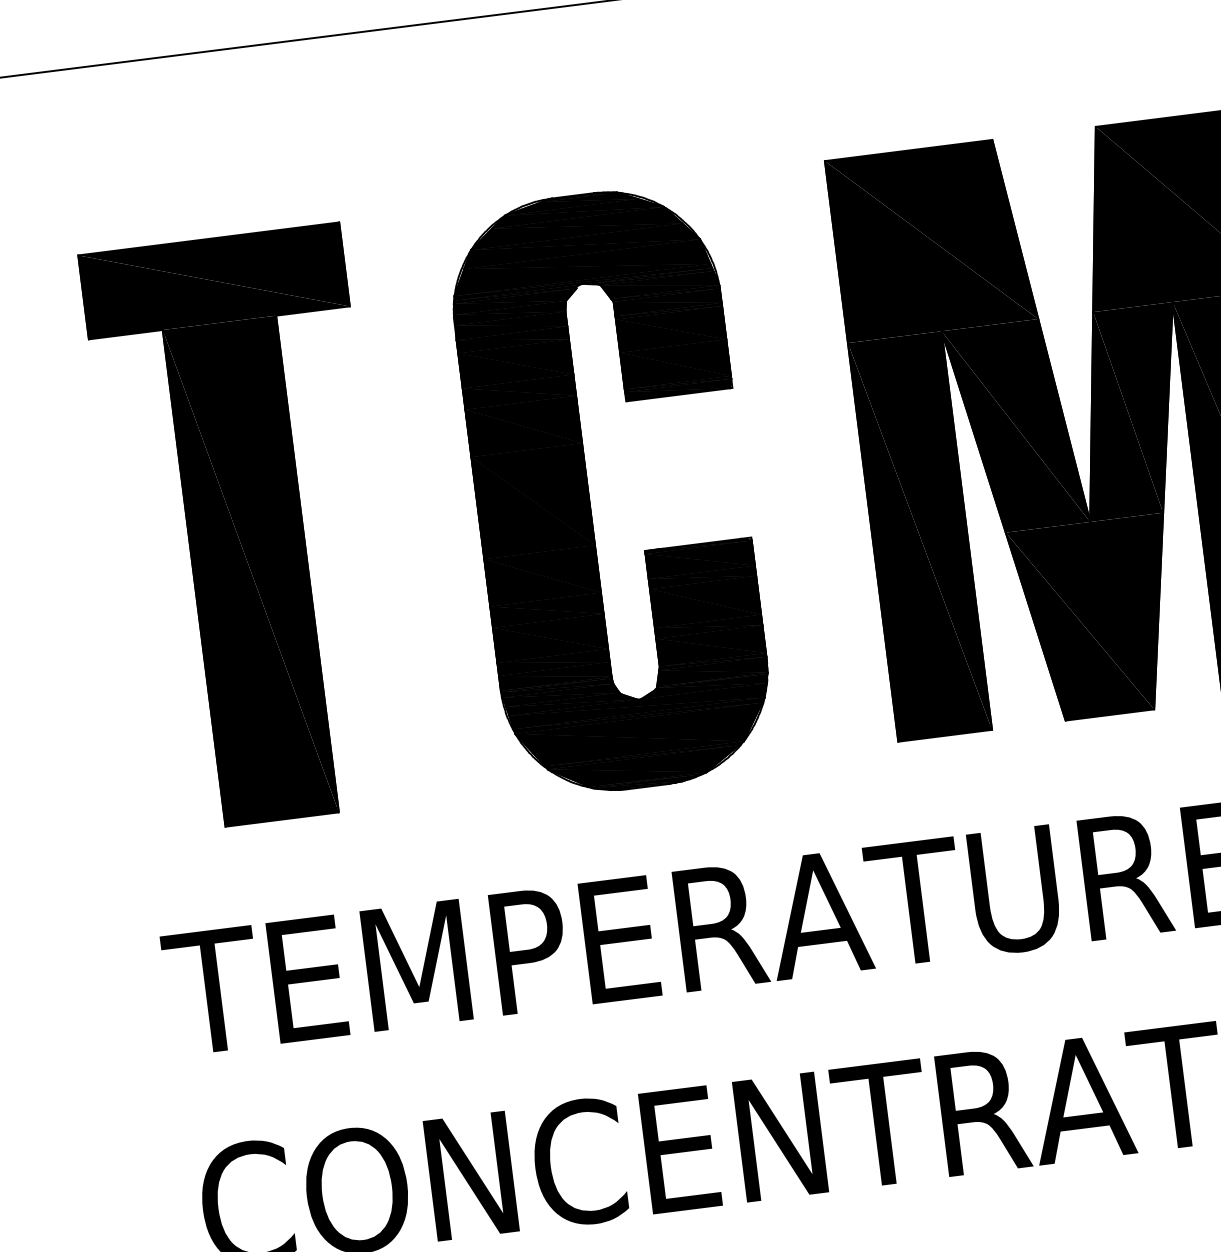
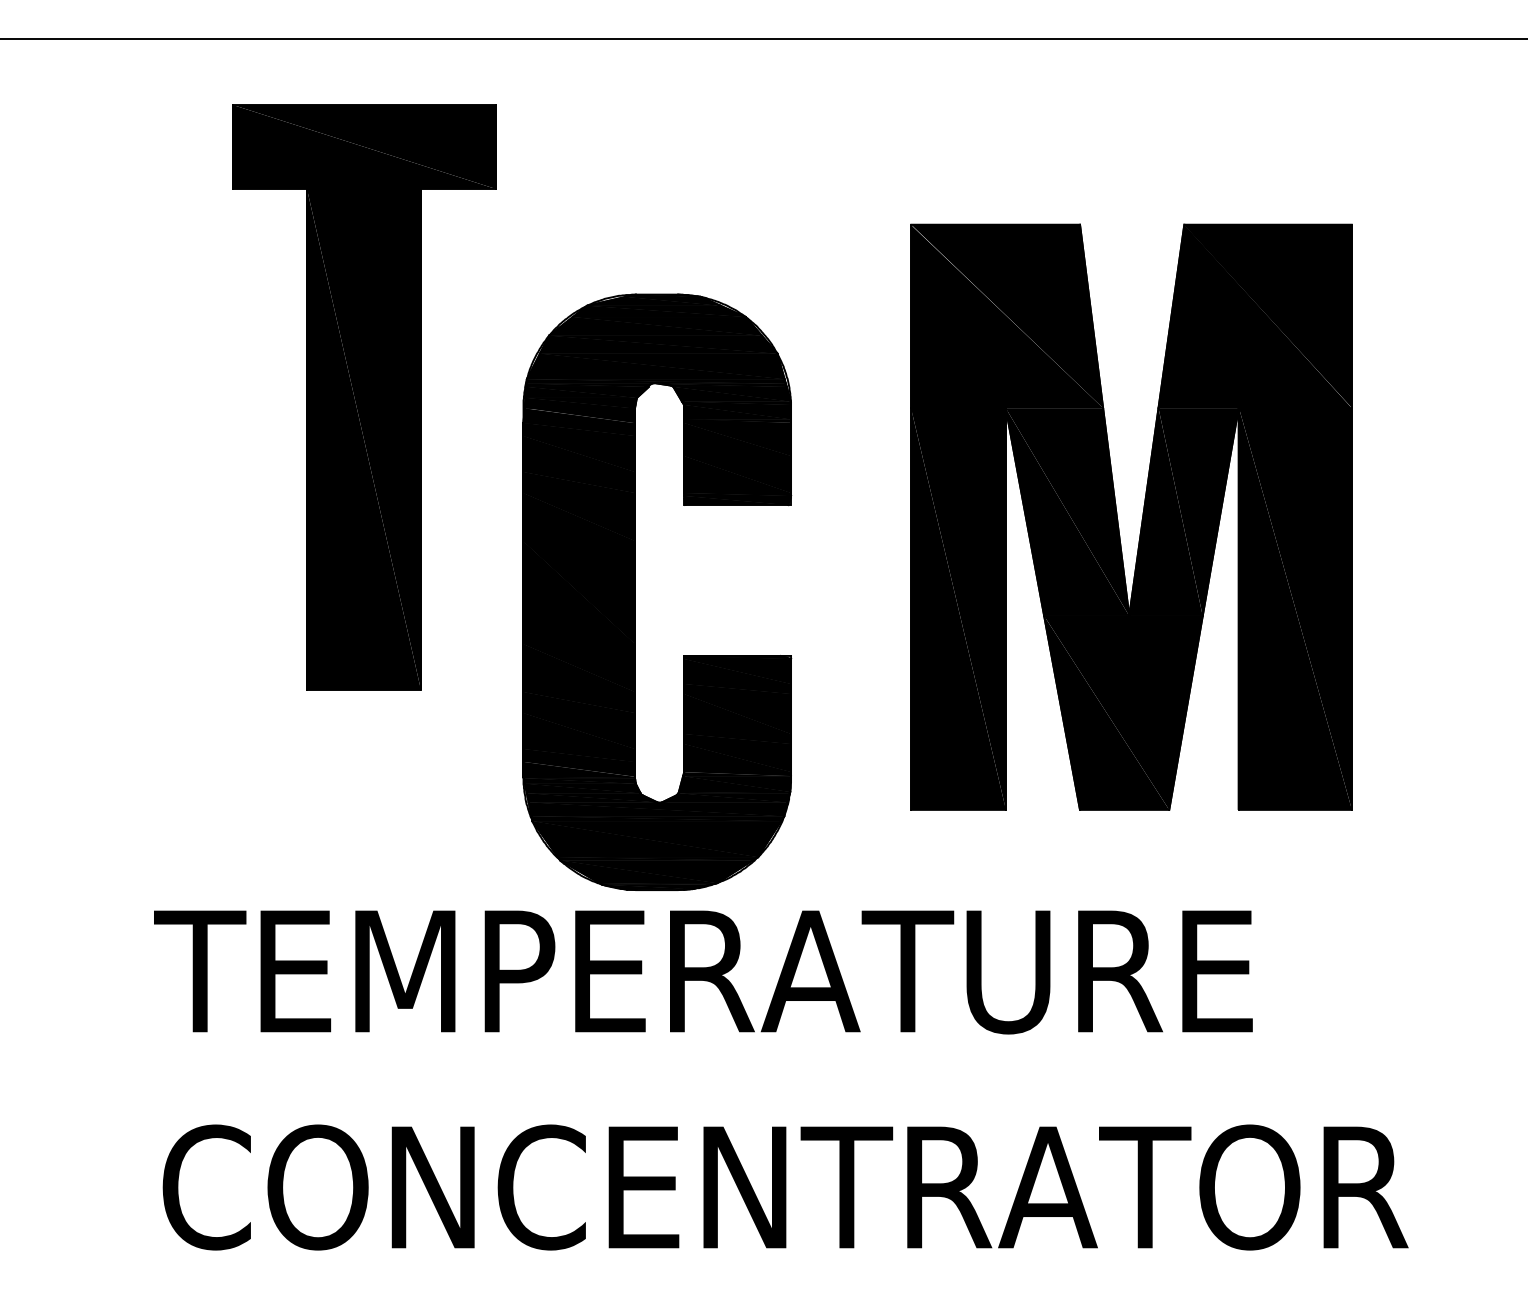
part: (588, 493) -> (635, 591), moved
part: (245, 529) -> (364, 397), moved

